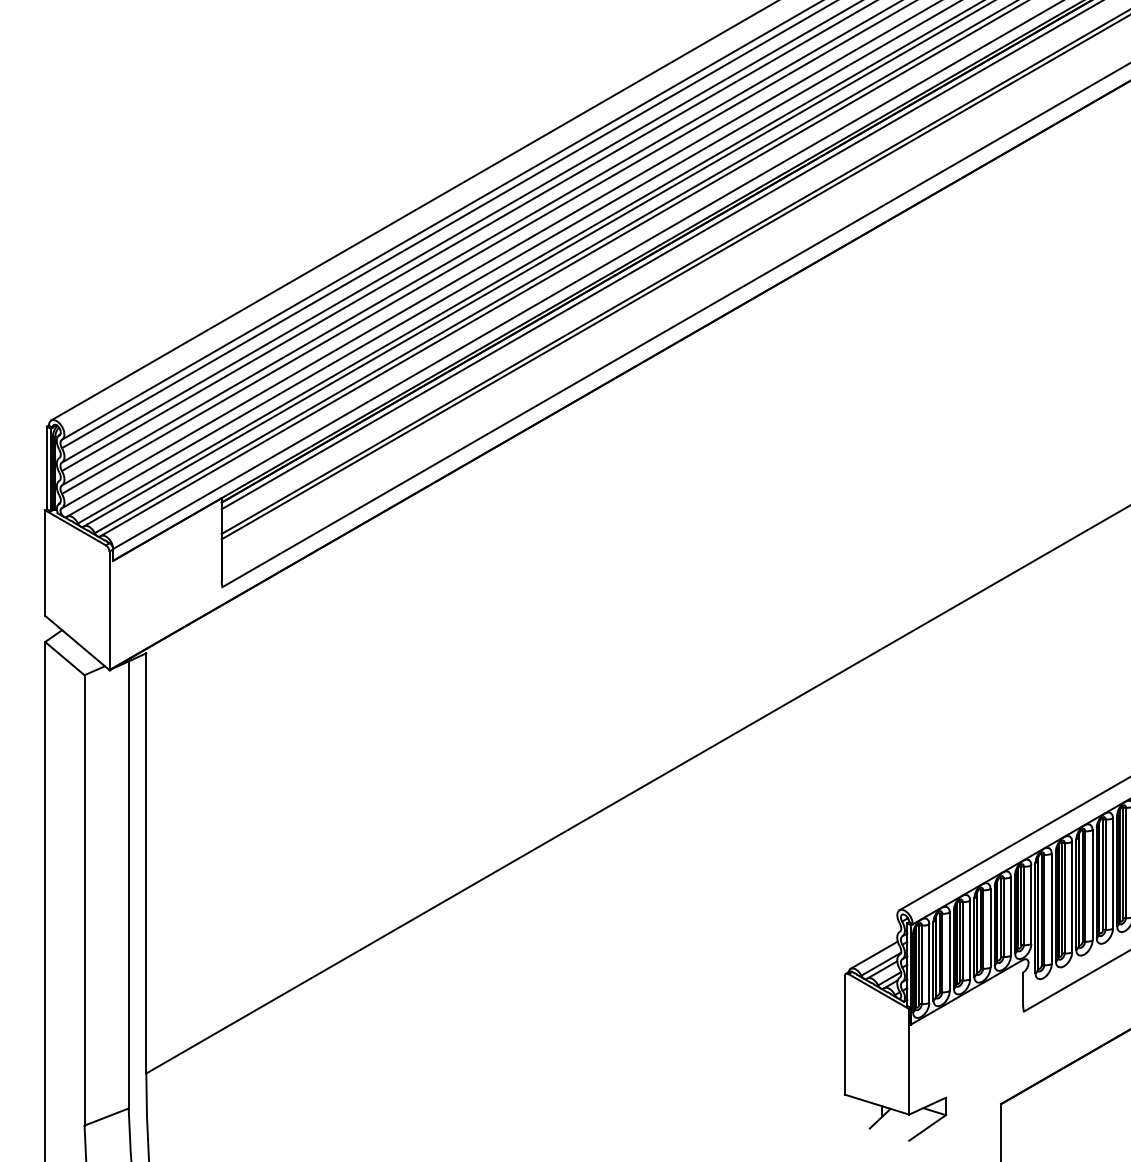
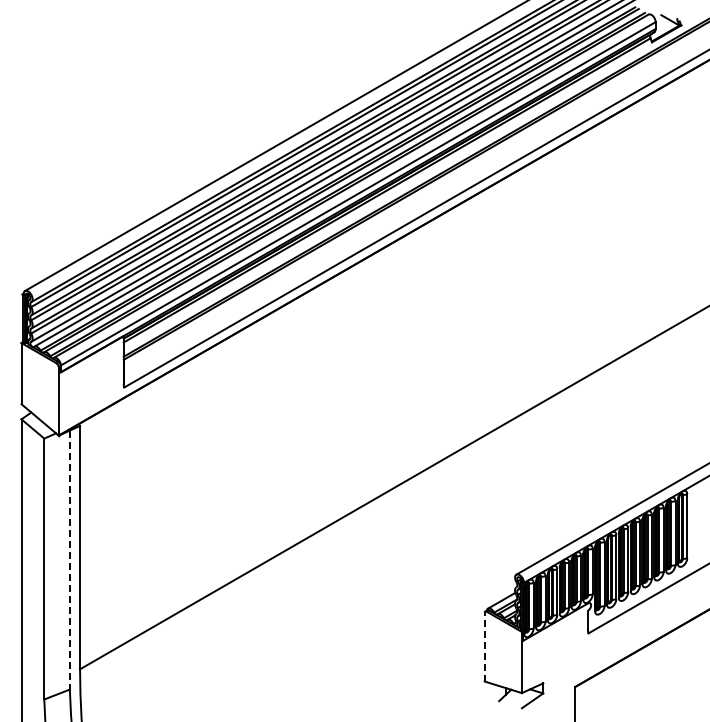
line: (128, 885) -> (69, 560), solid -> dashed
line: (844, 1034) -> (484, 646), solid -> dashed

